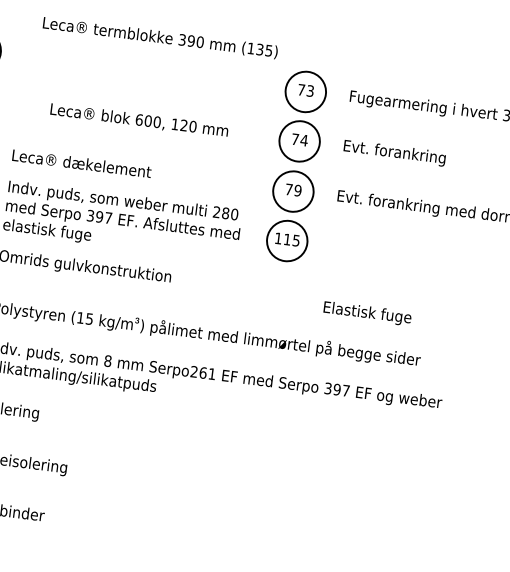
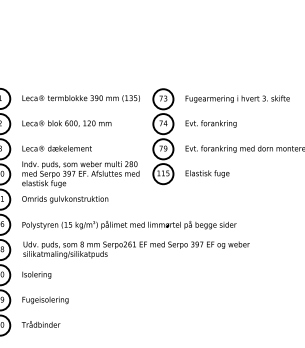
text: (158, 37) -> (80, 98), moved
text: (138, 120) -> (66, 123), moved
text: (367, 312) -> (207, 173), moved

